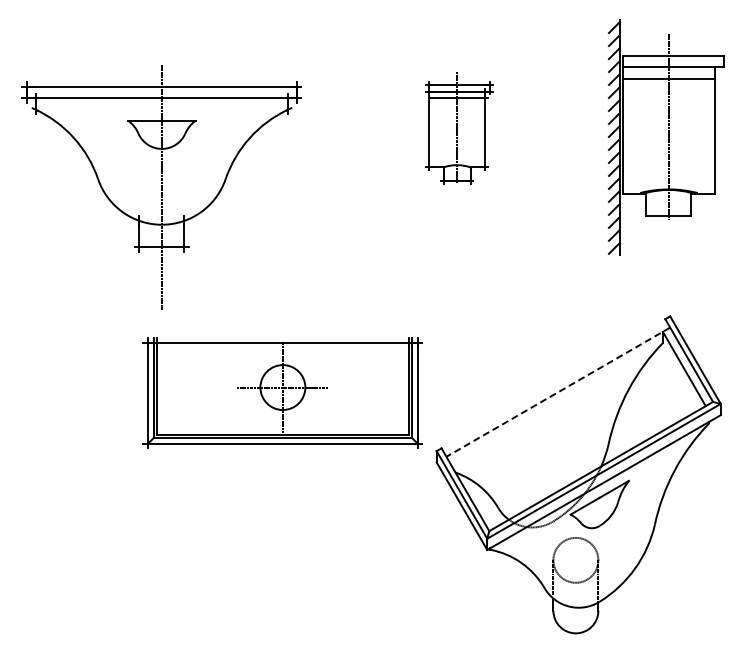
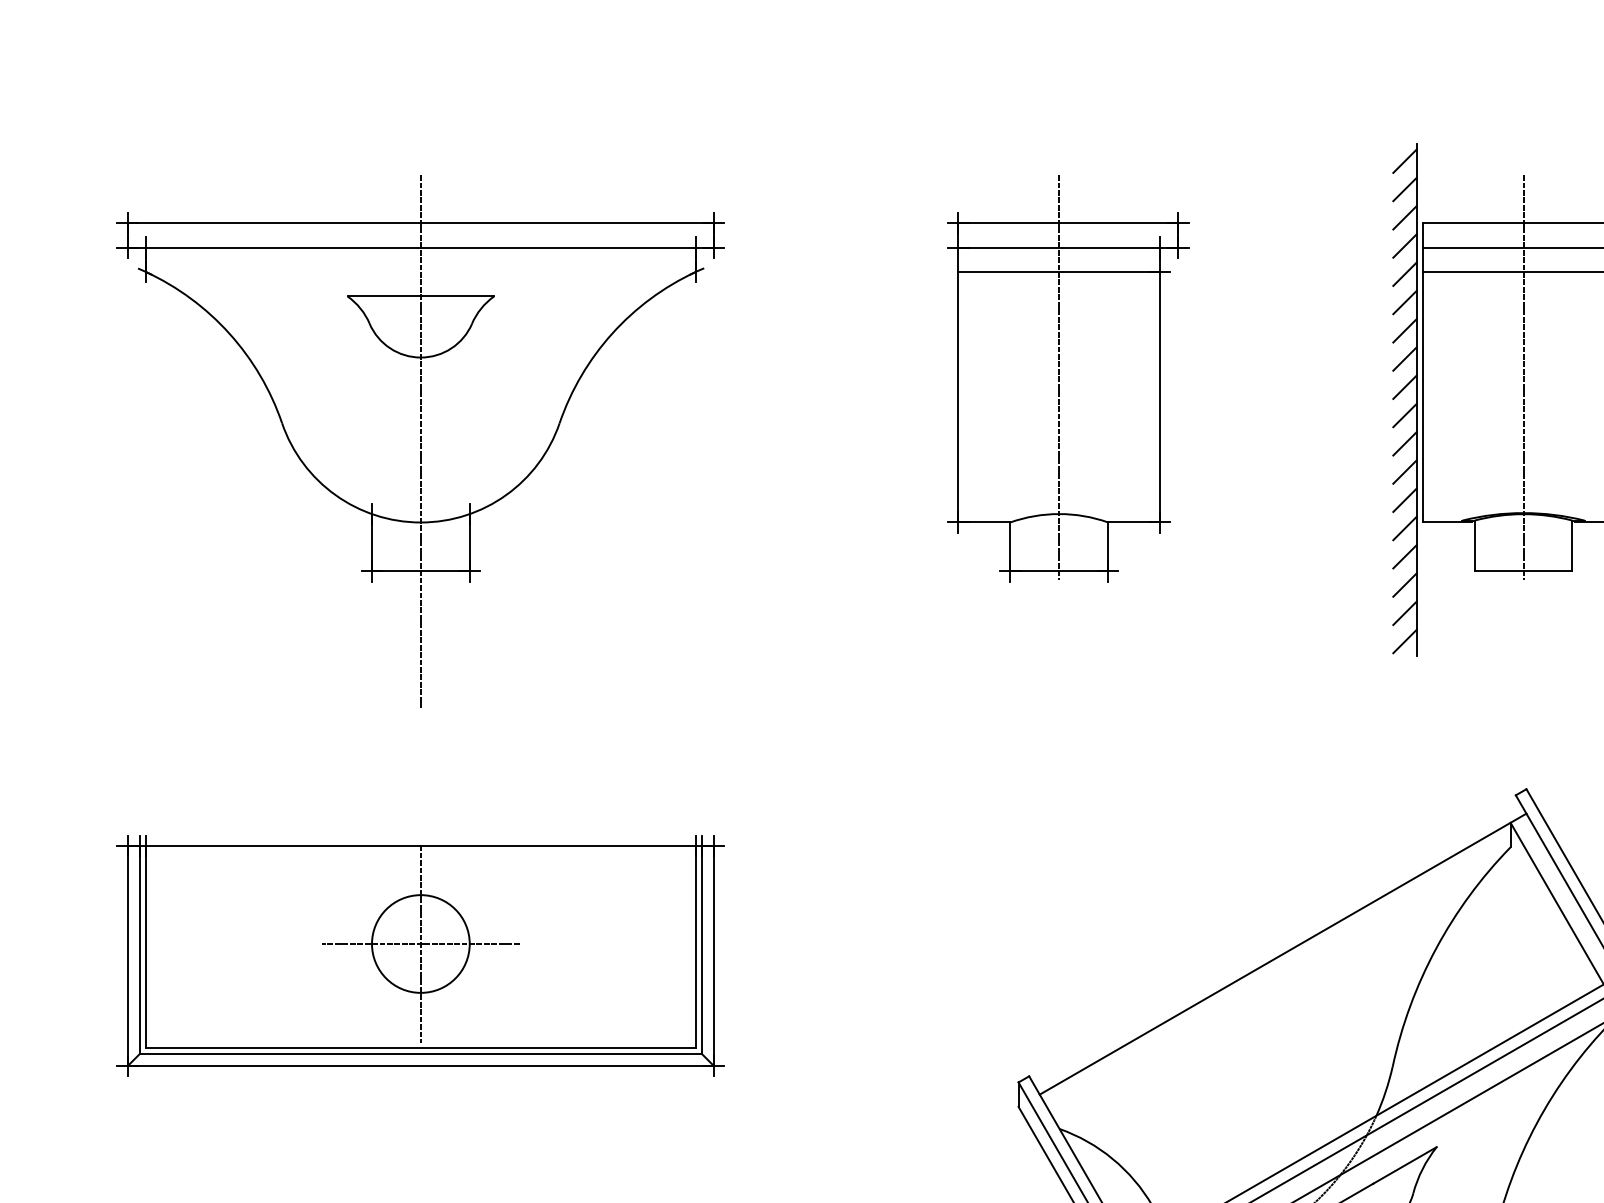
part: (459, 127) -> (1068, 378), size x1.67
part: (161, 187) -> (420, 441), moved
part: (282, 392) -> (420, 954), moved
line: (557, 392) -> (1281, 954), dashed -> solid

